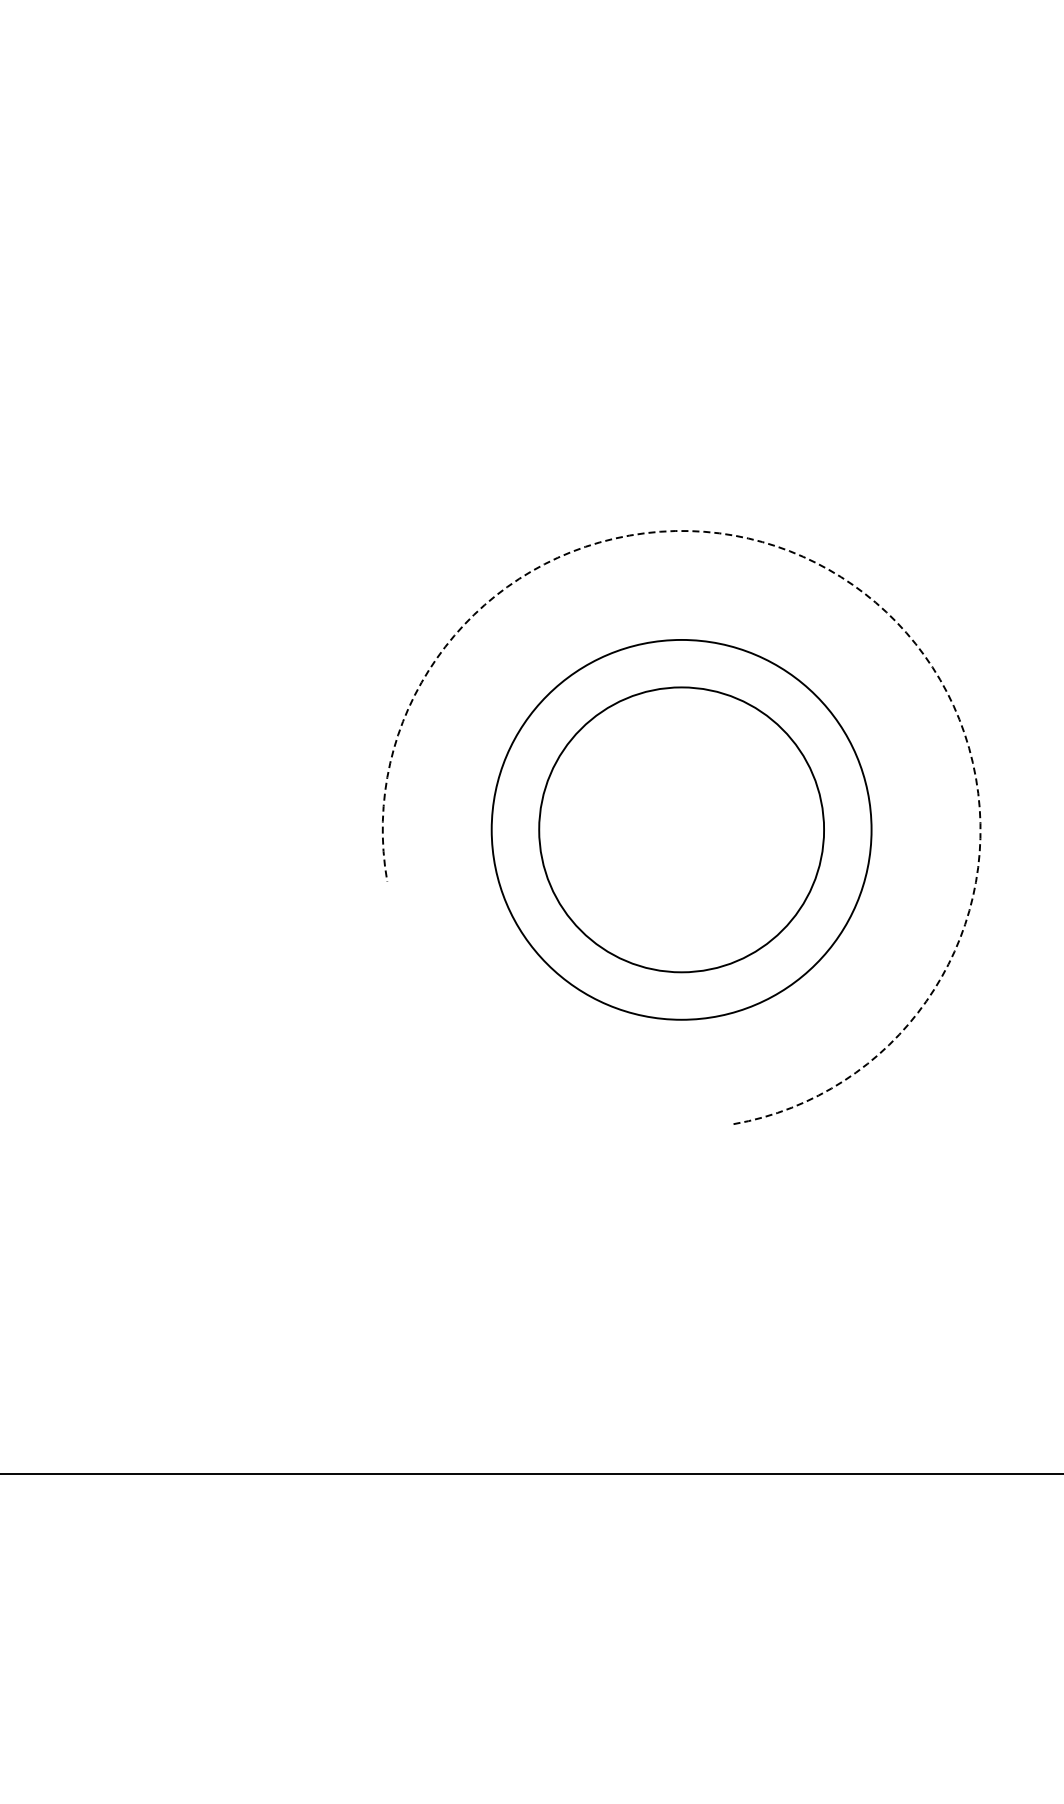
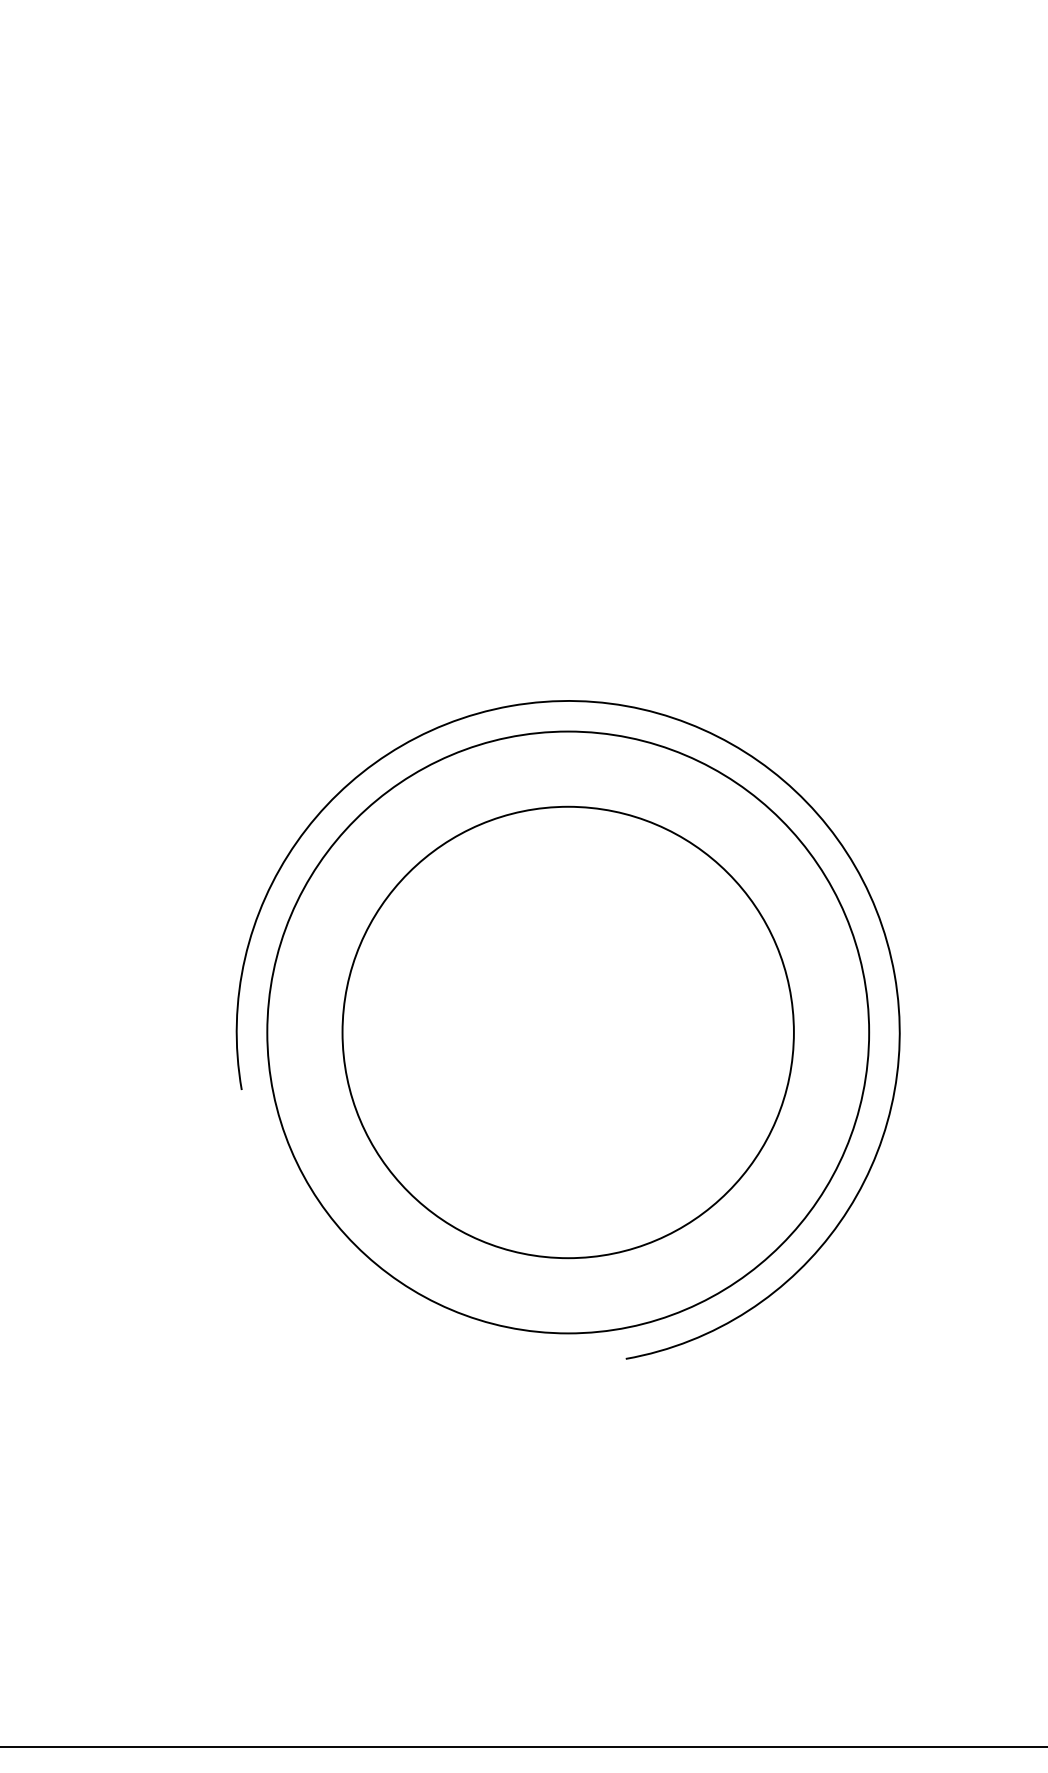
arc: (853, 585) -> (758, 761), dashed -> solid
circle: (681, 829) -> (568, 1032), size x1.43
circle: (681, 829) -> (568, 1032), size x1.43

